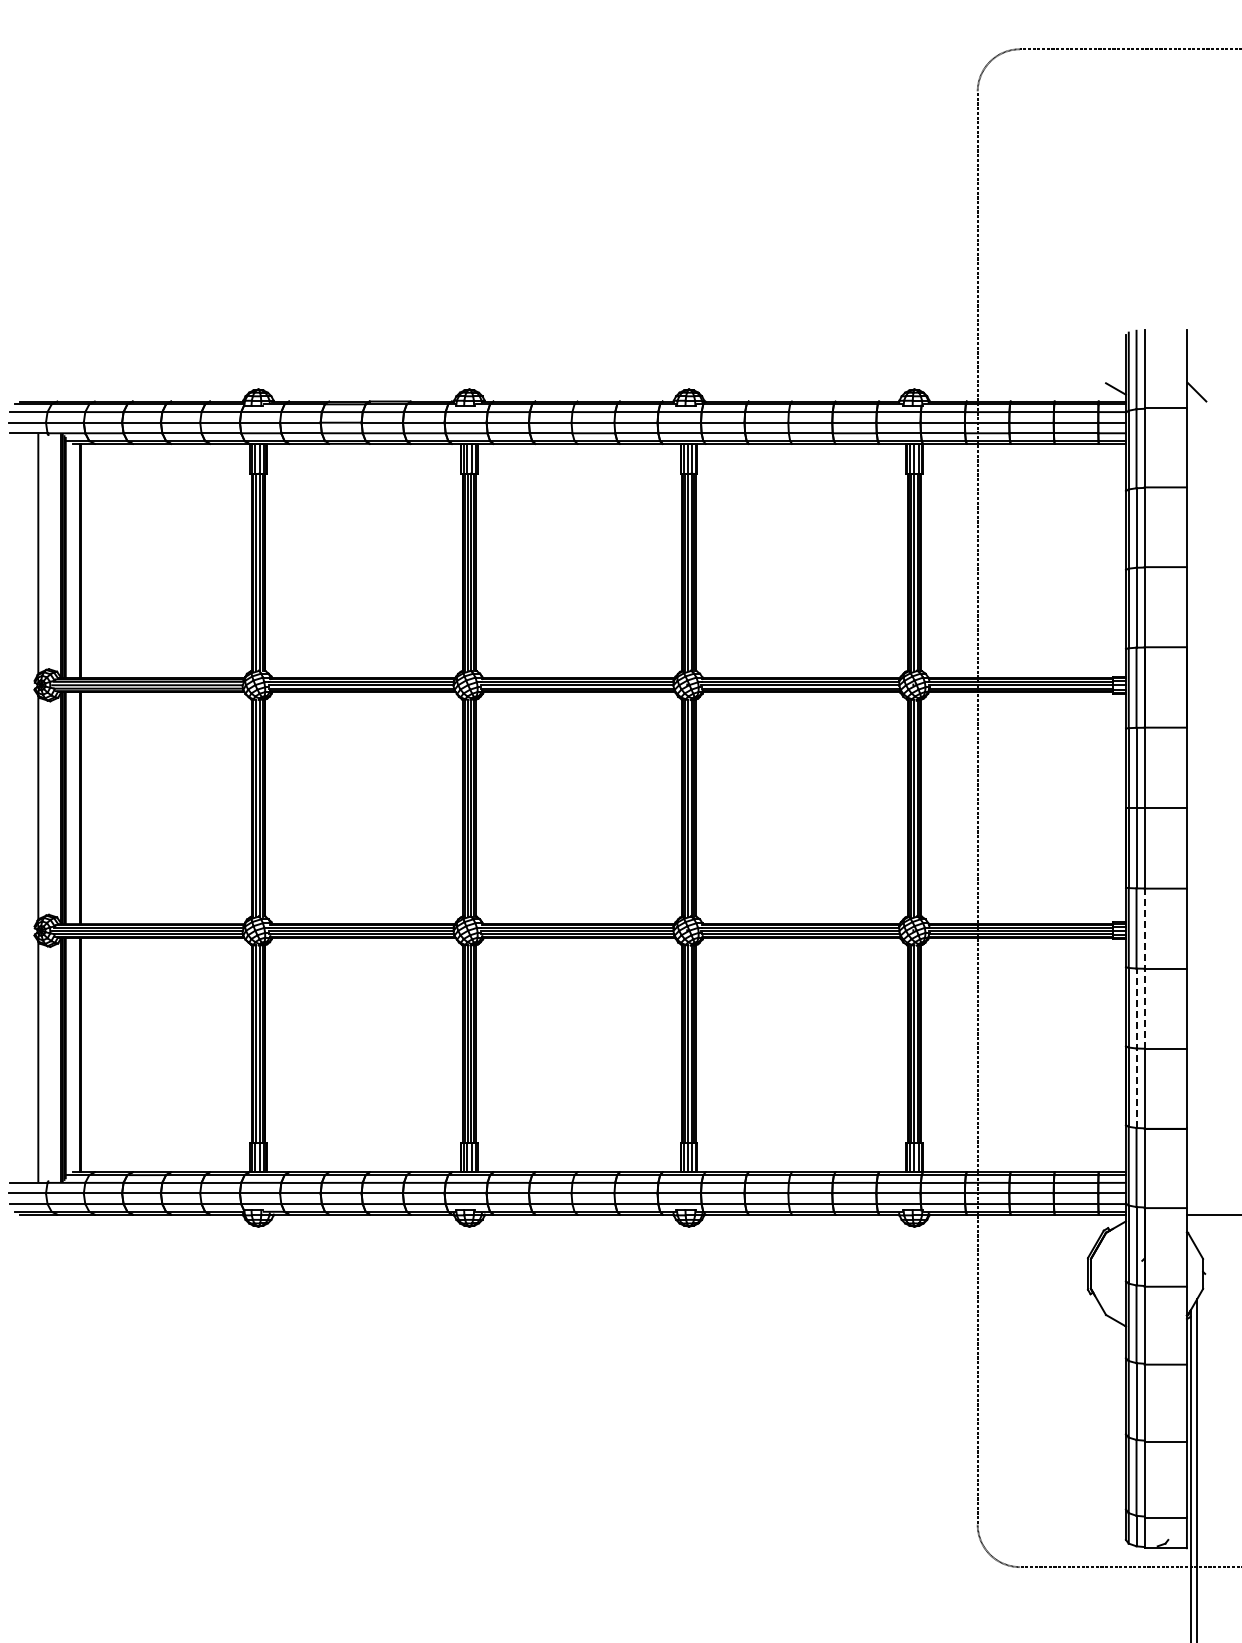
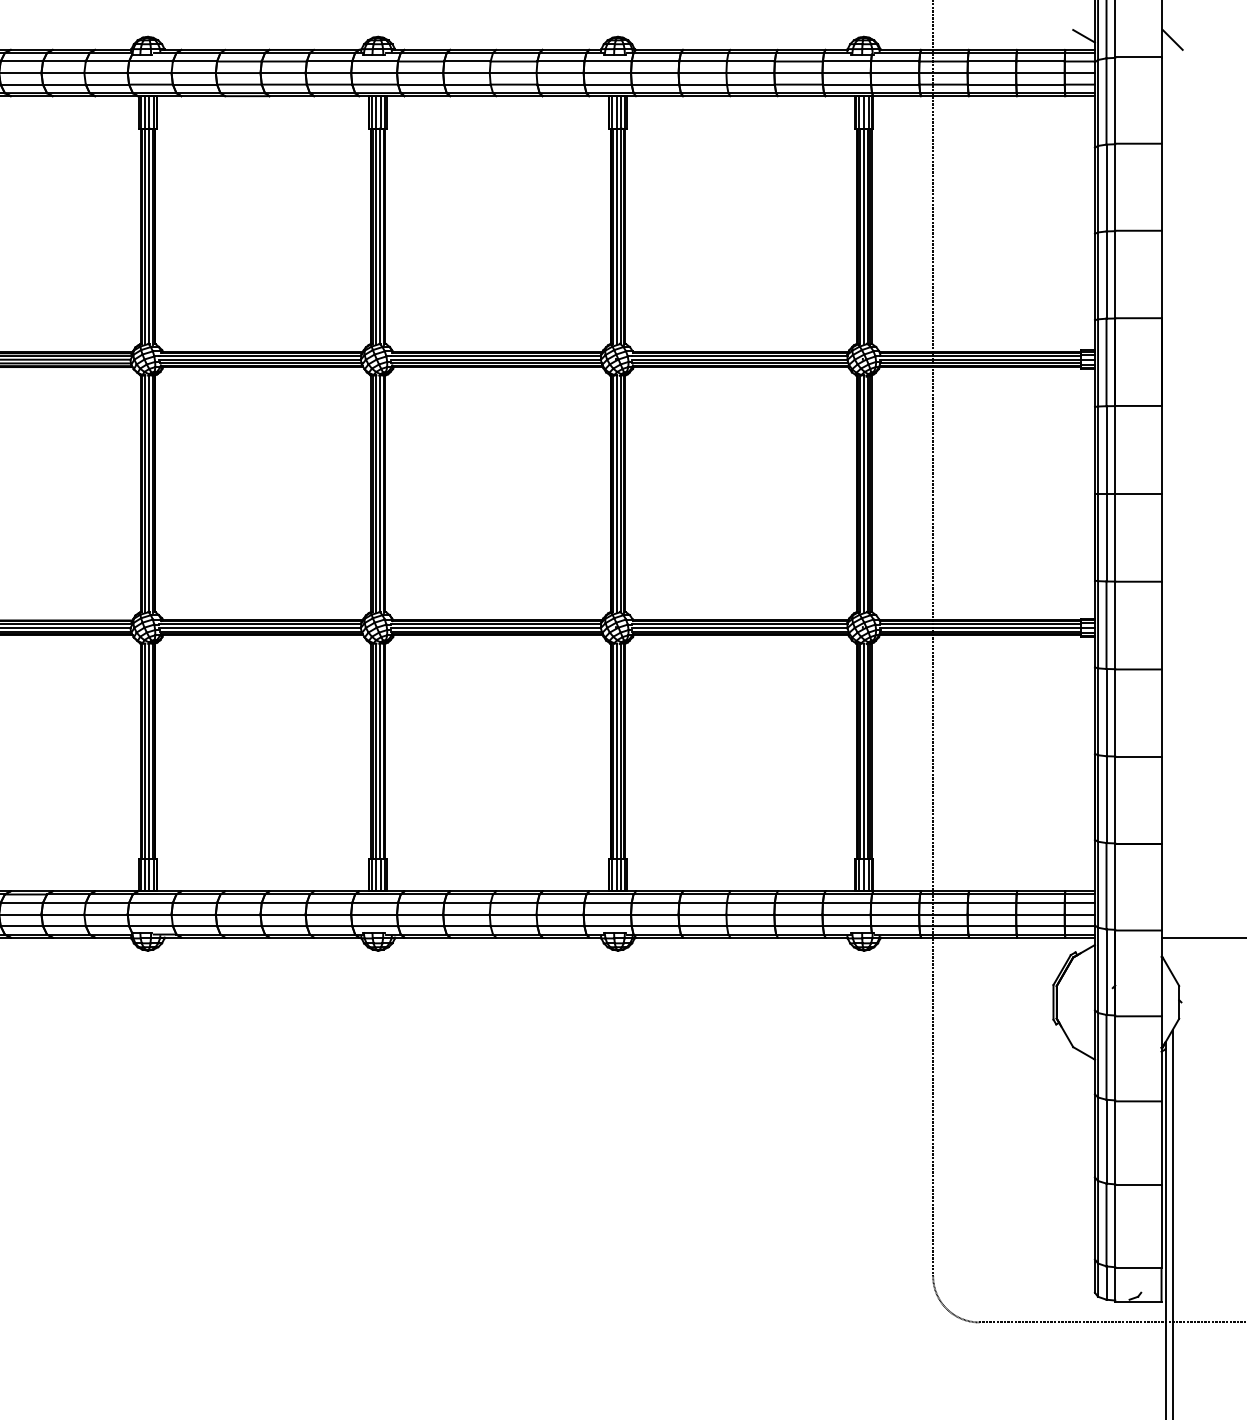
line: (1144, 968) -> (1115, 668), dashed -> solid
line: (1136, 1048) -> (1106, 756), dashed -> solid

